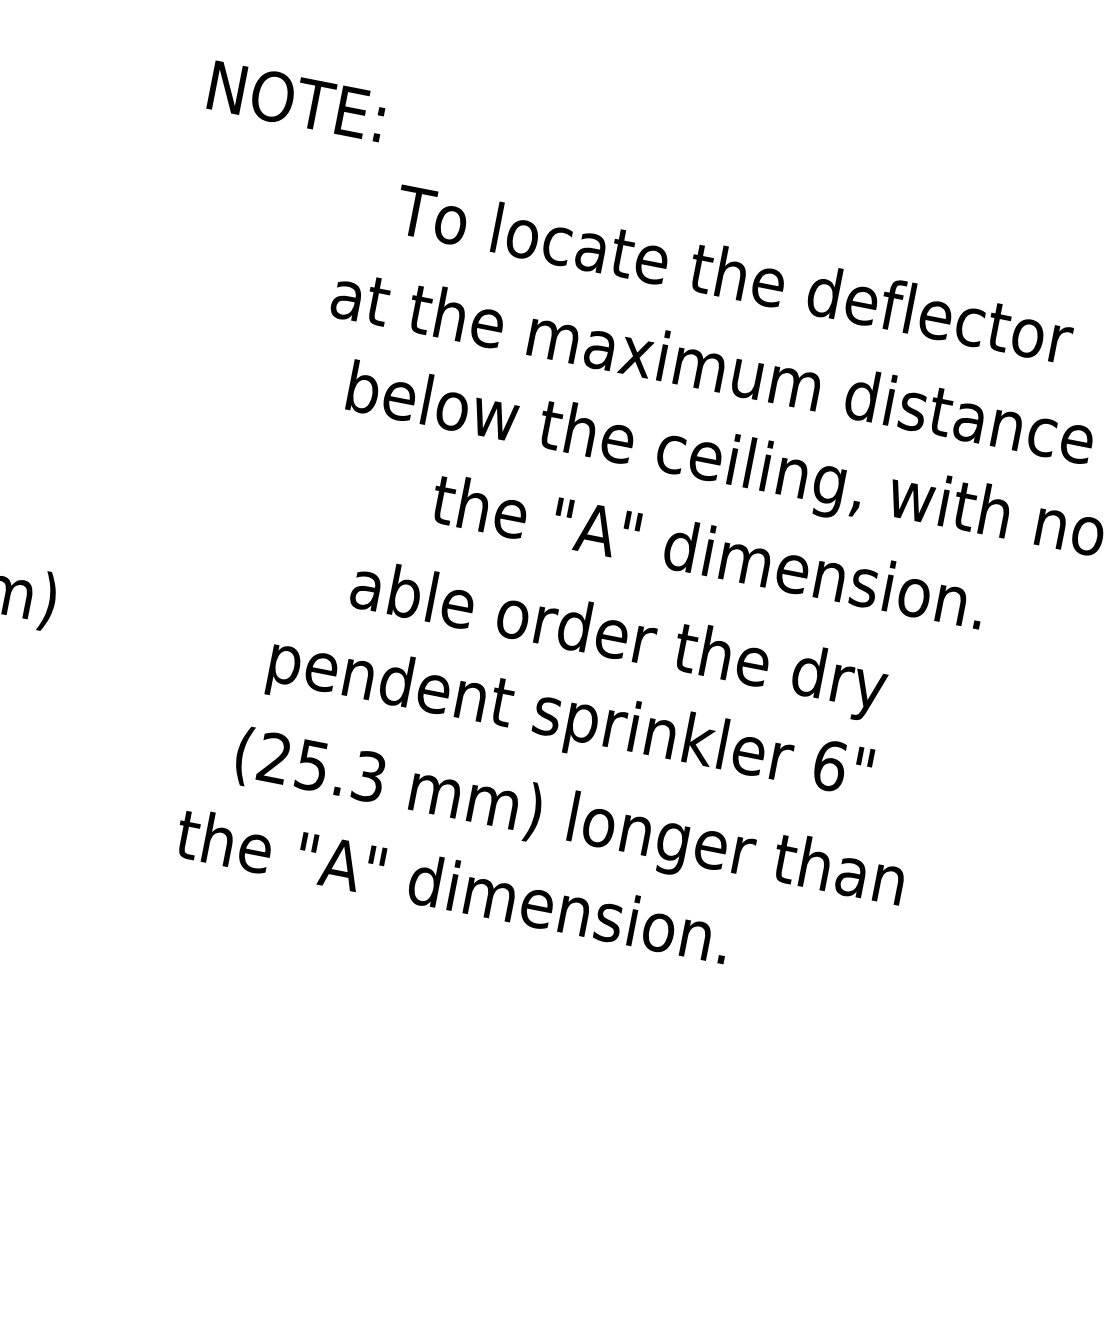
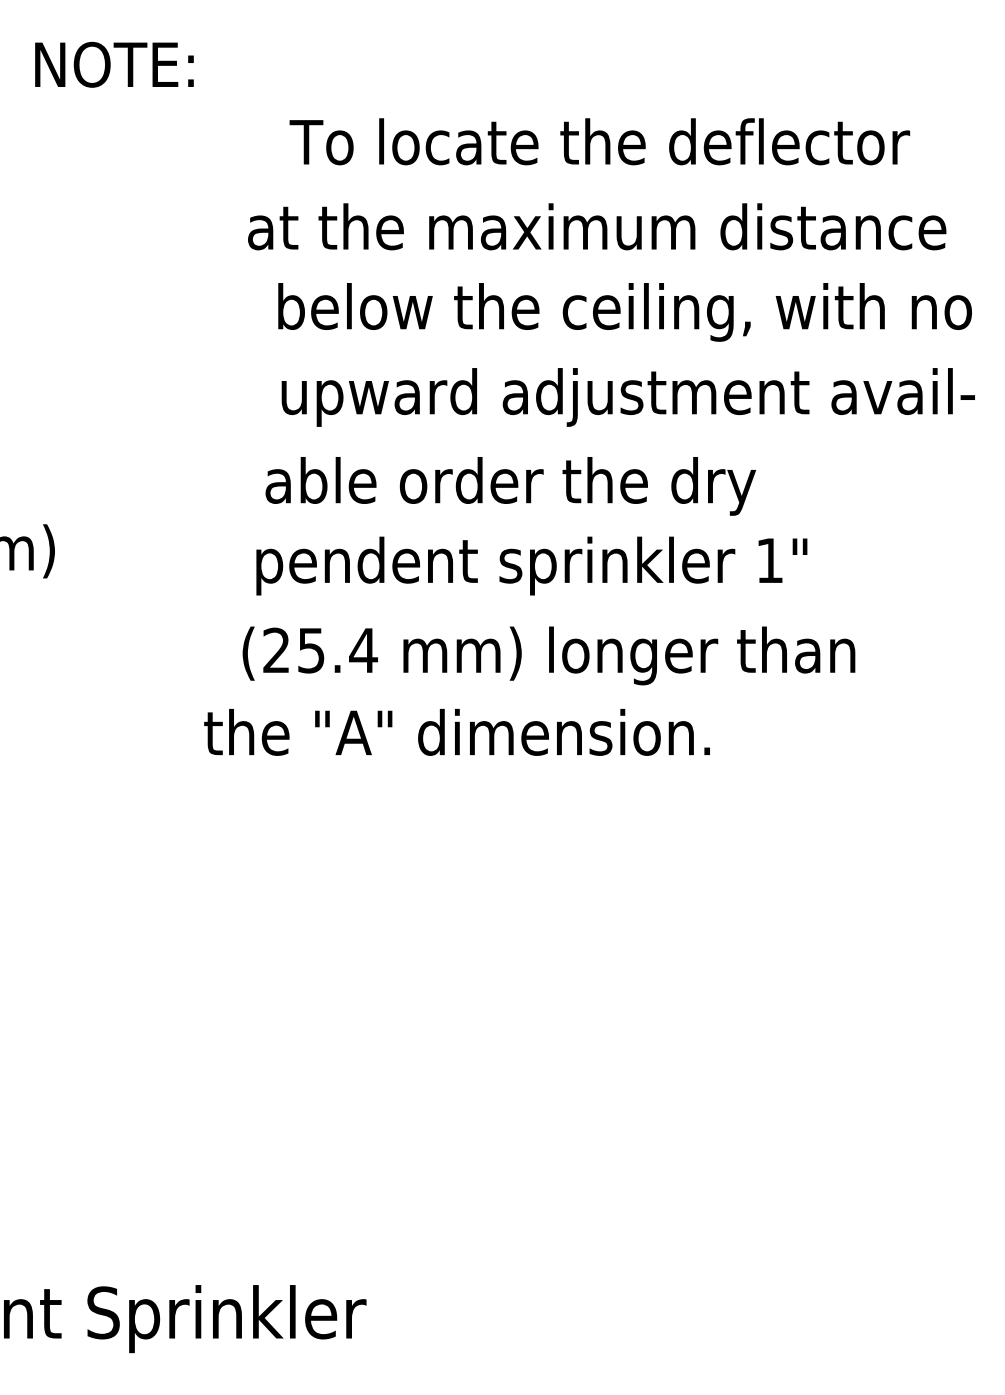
text: (297, 101) -> (114, 64), moved
text: (709, 558) -> (627, 397), the "A" dimension. -> upward adjustment avail-
text: (618, 640) -> (510, 486), moved
text: (829, 765) -> (769, 560), 6" -> 1"
text: (369, 776) -> (363, 650), (25.3 -> (25.4

